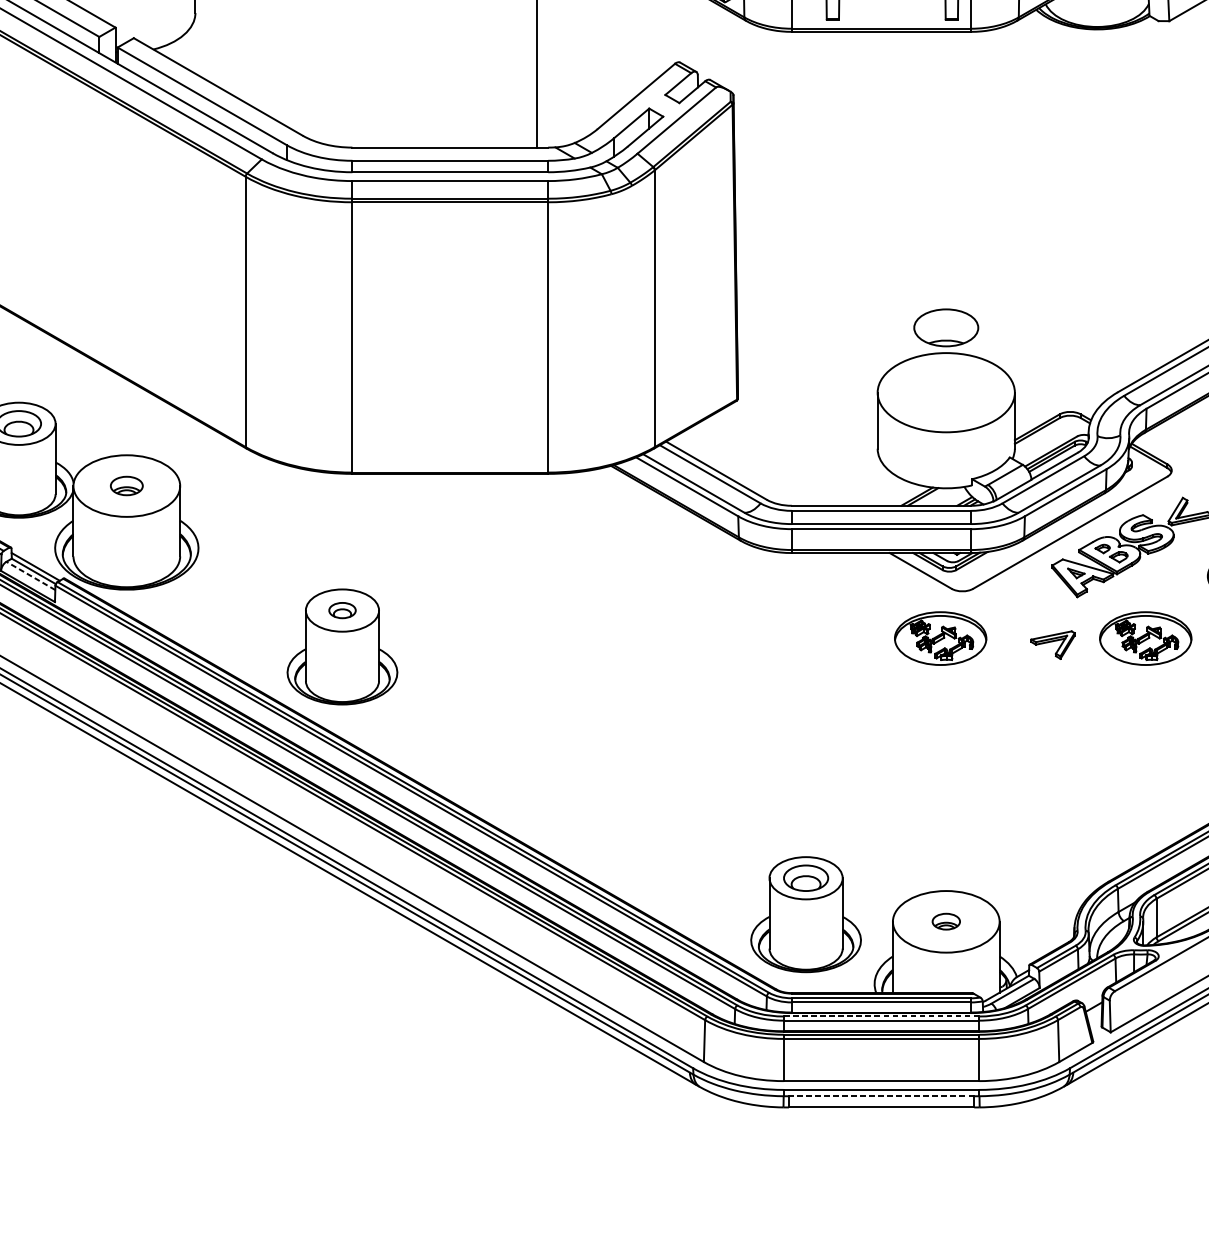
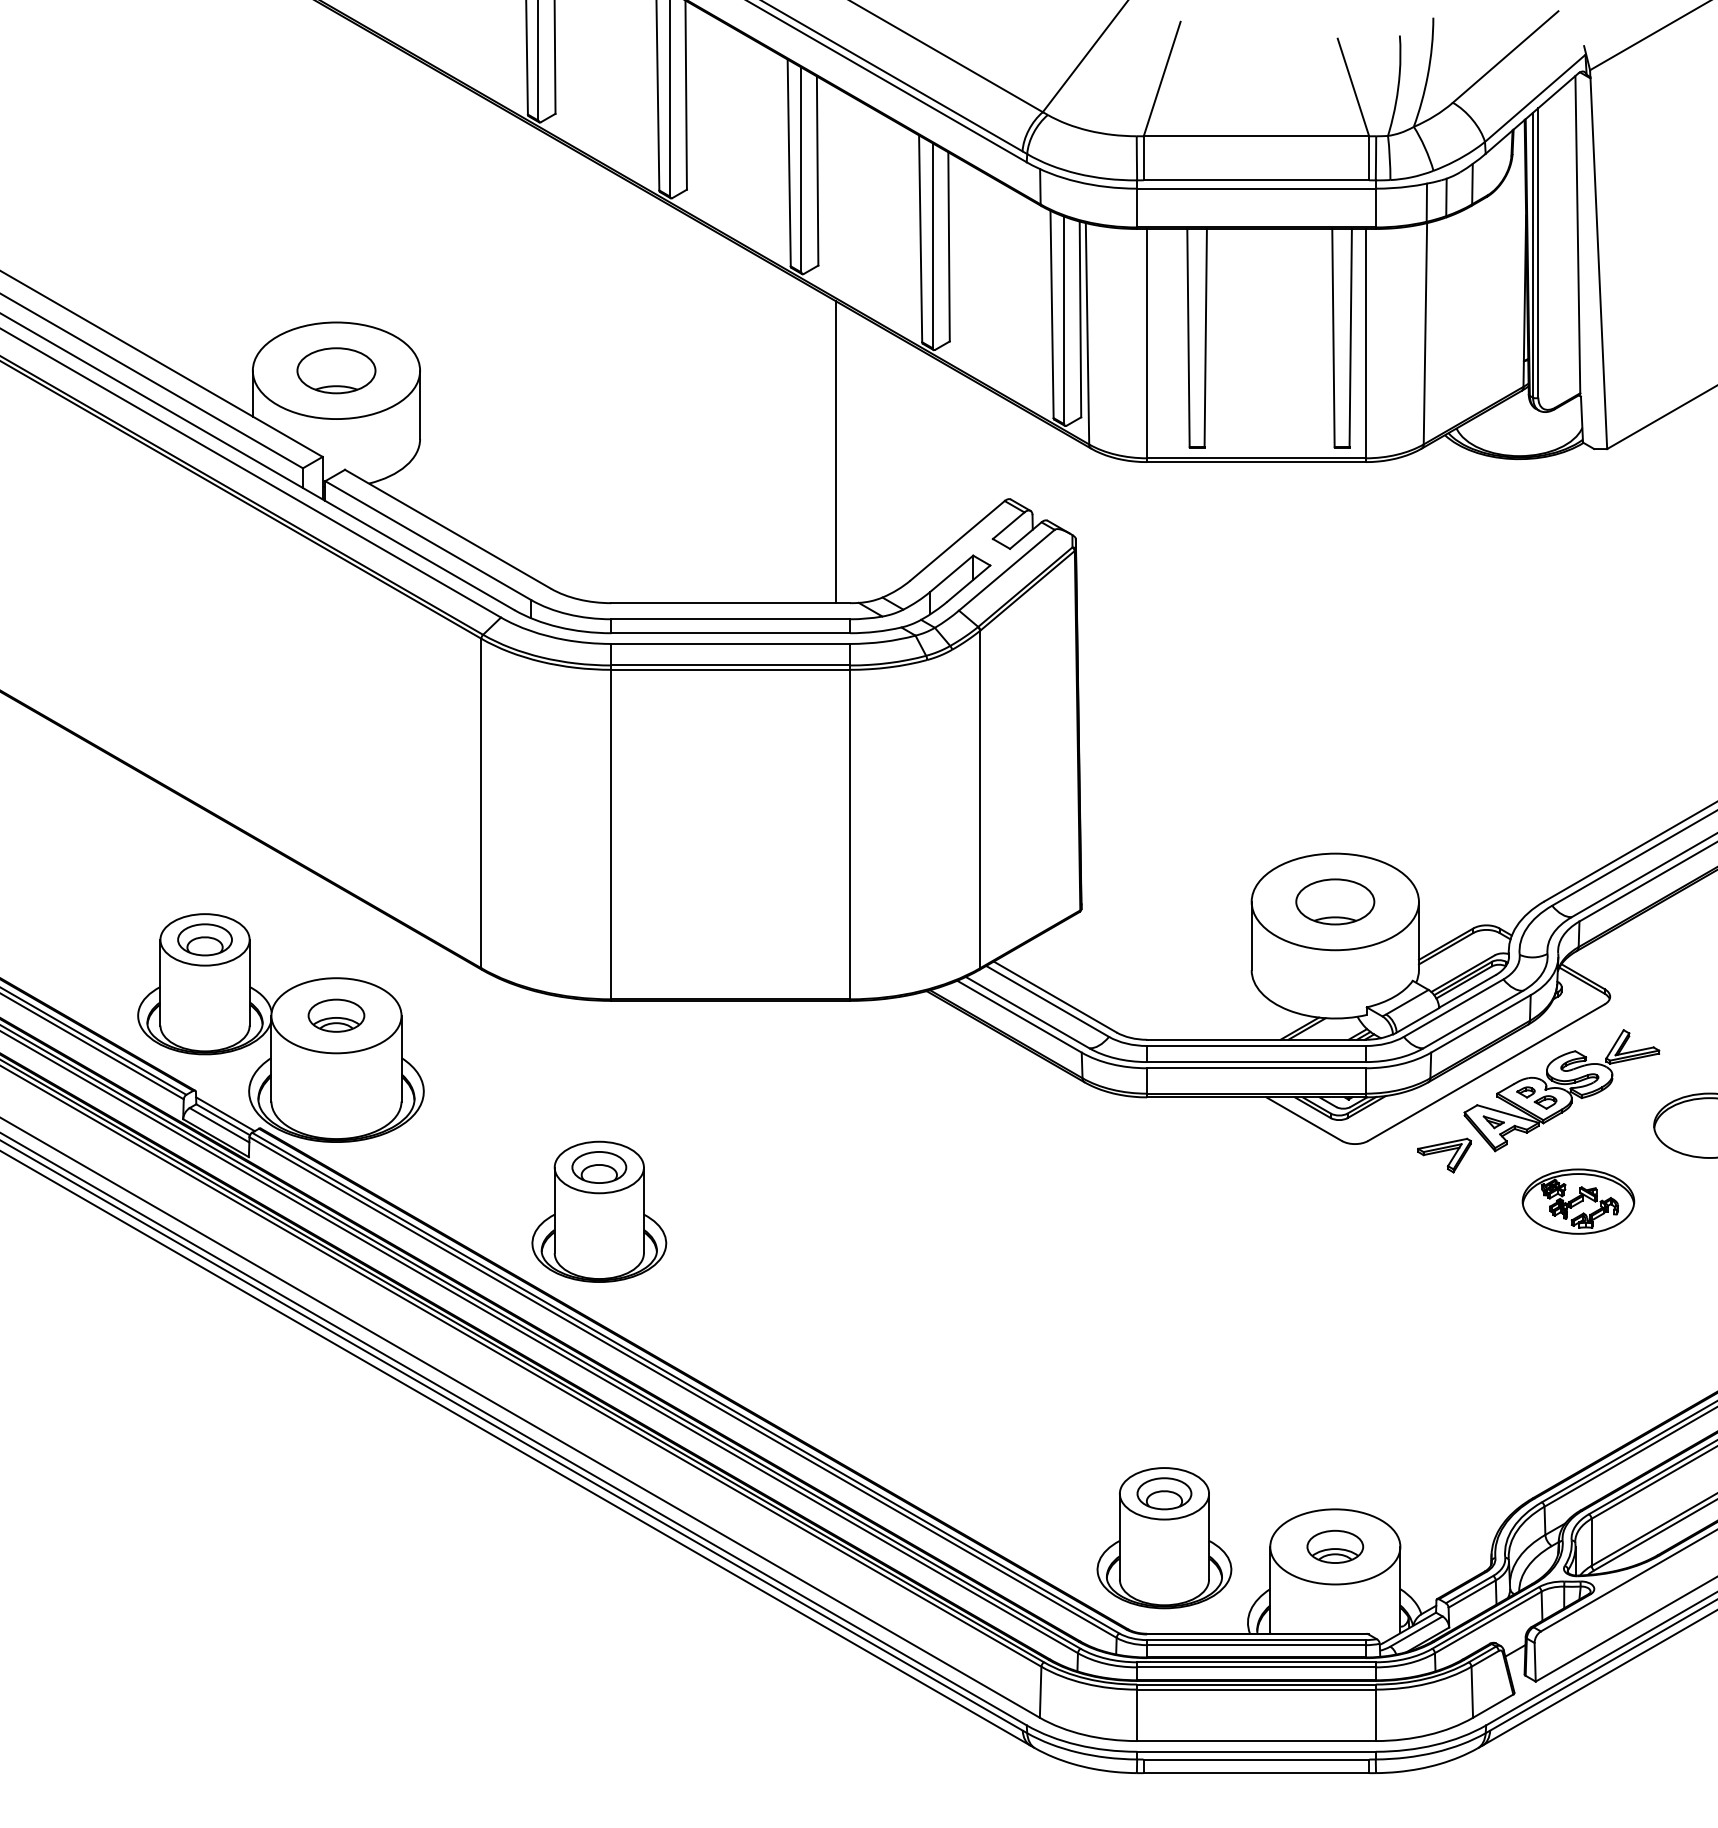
part: (946, 327) -> (1335, 901), moved
part: (126, 485) -> (336, 1015), size x1.43
line: (30, 576) -> (219, 1125), dashed -> solid
part: (342, 610) -> (599, 1167), size x1.67
part: (940, 638) -> (1328, 1201), removed
part: (1053, 645) -> (1444, 1155), moved
part: (946, 921) -> (1335, 1546), size x1.67
line: (880, 1016) -> (1255, 1662), dashed -> solid
line: (881, 1096) -> (1256, 1759), dashed -> solid

